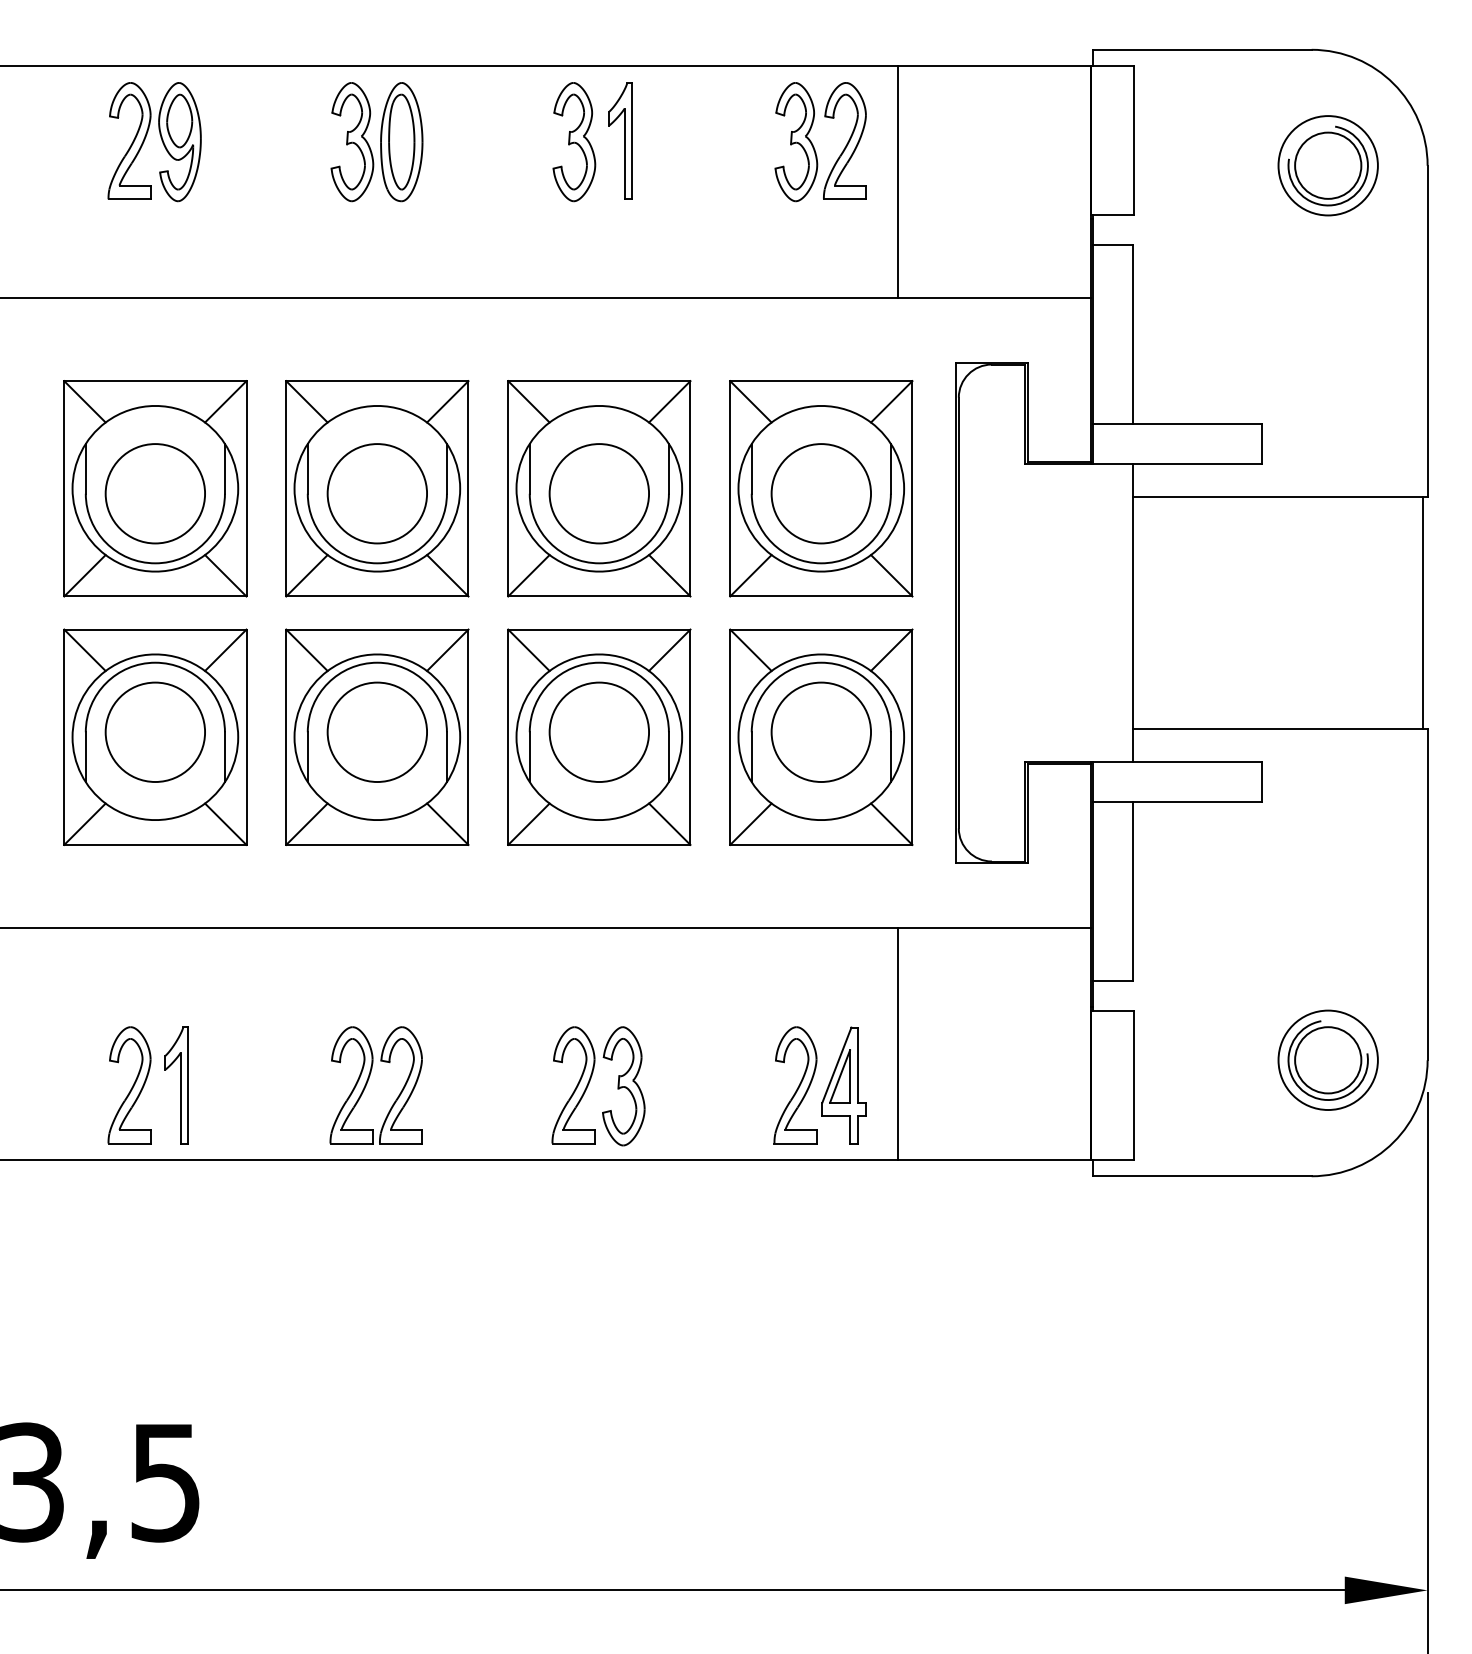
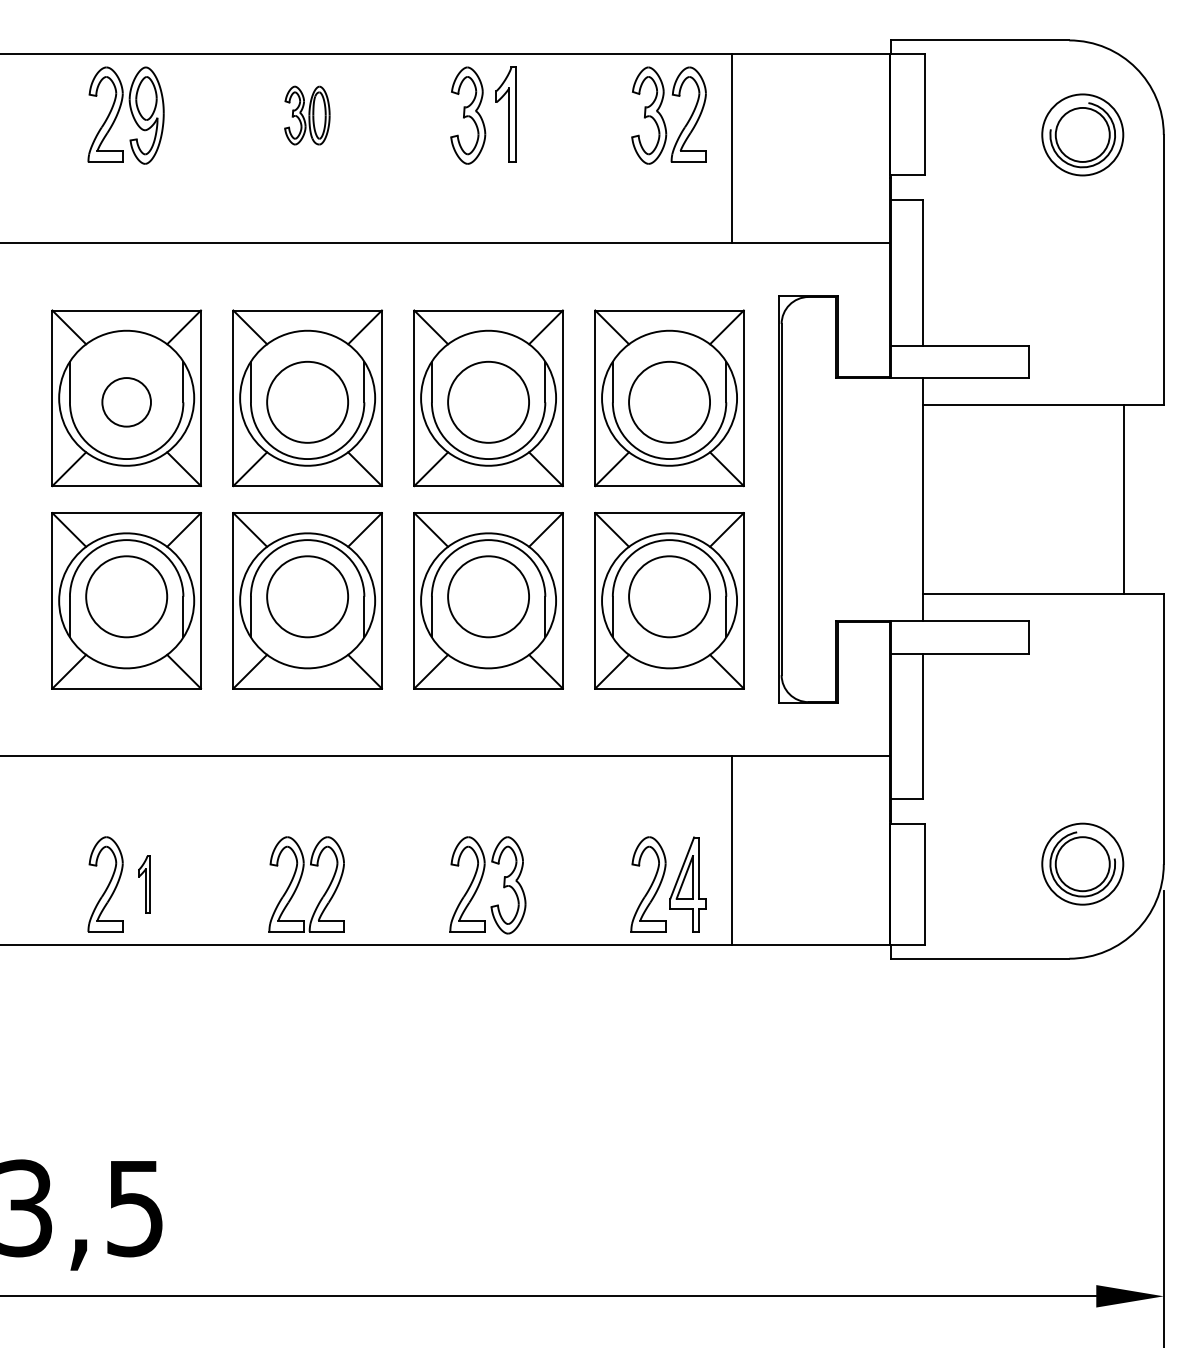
part: (377, 141) -> (307, 115), size x0.6
circle: (155, 492) -> (126, 401), size x0.6
line: (1422, 612) -> (1123, 499), moved
part: (177, 1085) -> (144, 884), size x0.6

